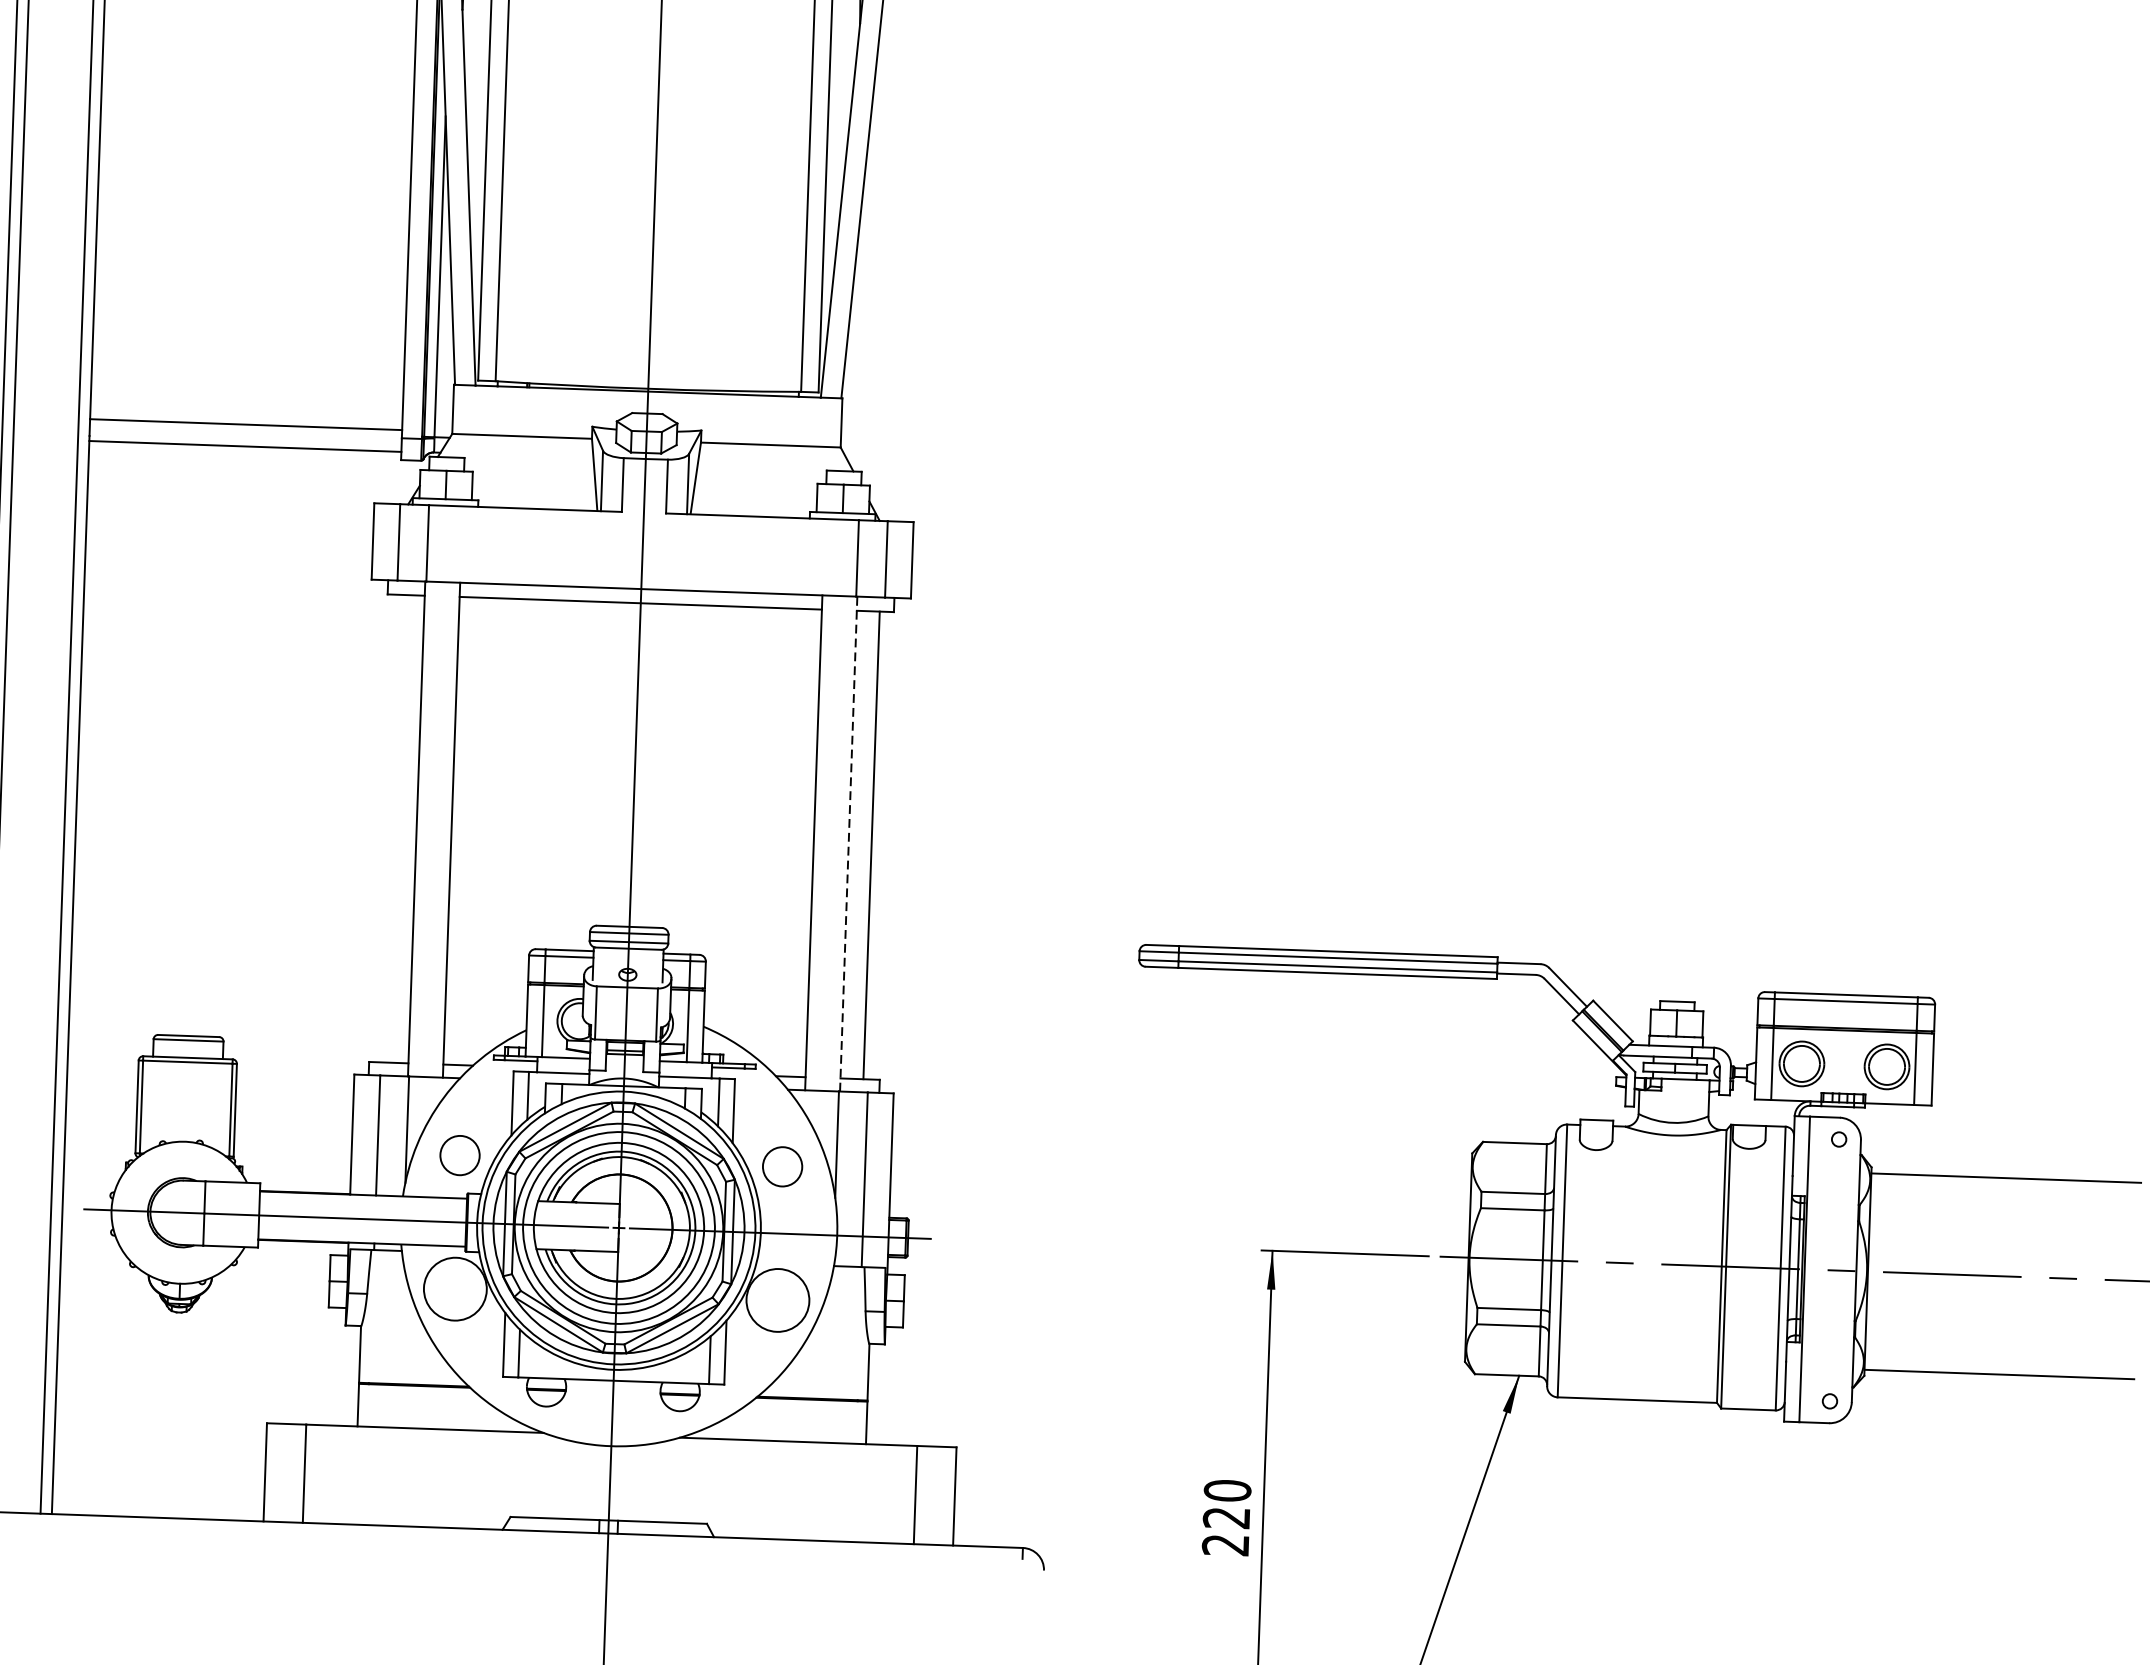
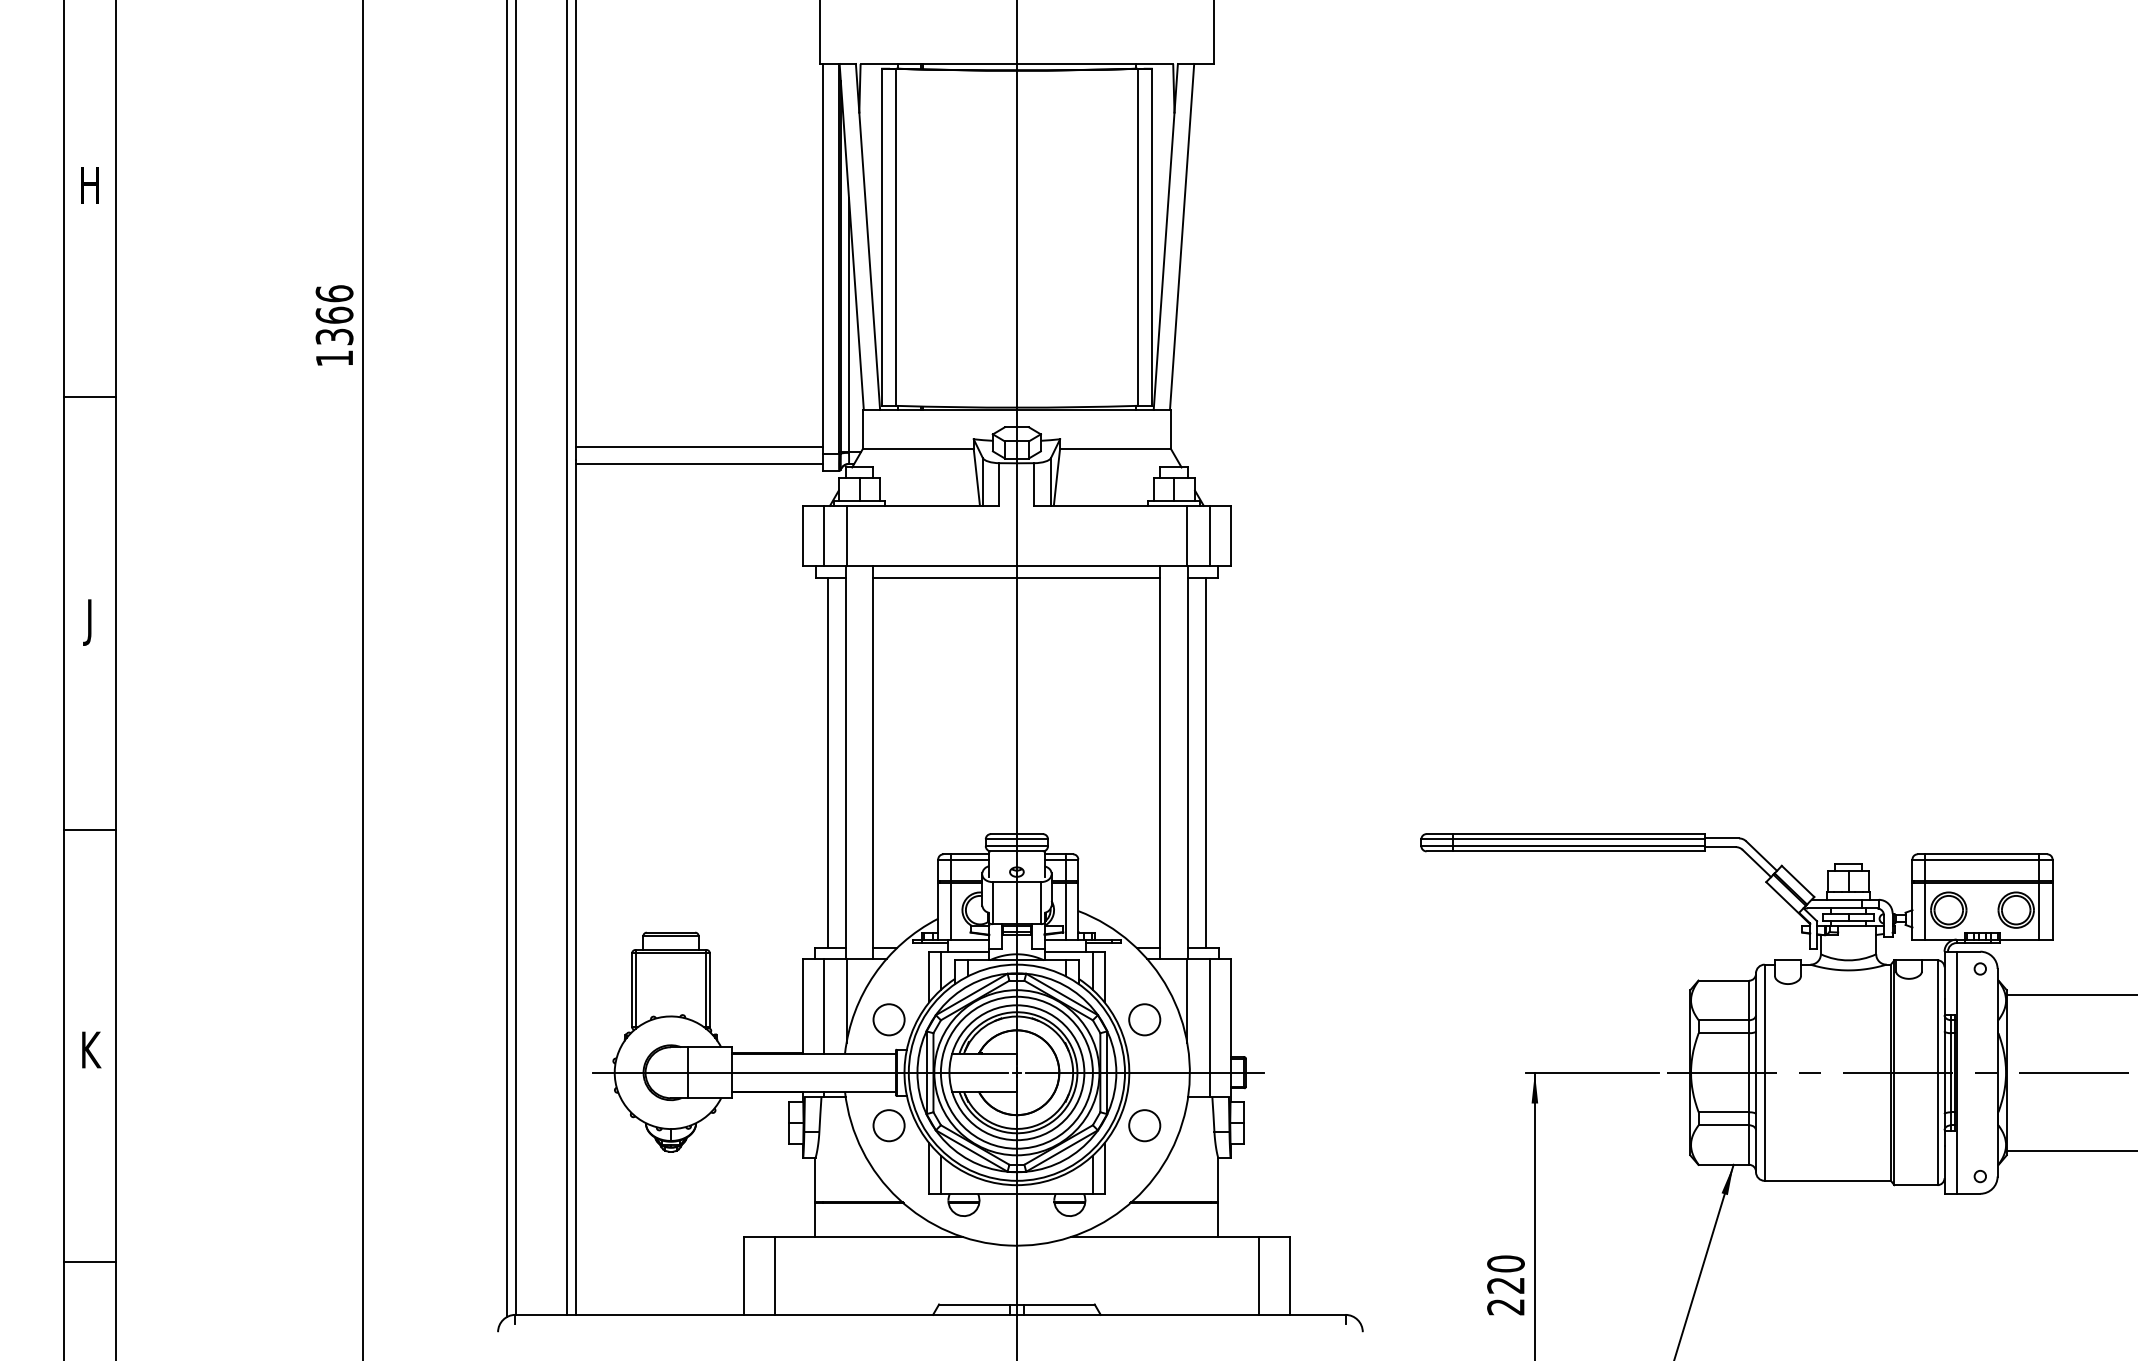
line: (393, 828) -> (827, 762), added
line: (849, 842) -> (1188, 761), dashed -> solid
circle: (454, 1288) -> (888, 1125), size x0.62
circle: (777, 1300) -> (1144, 1125), size x0.62

